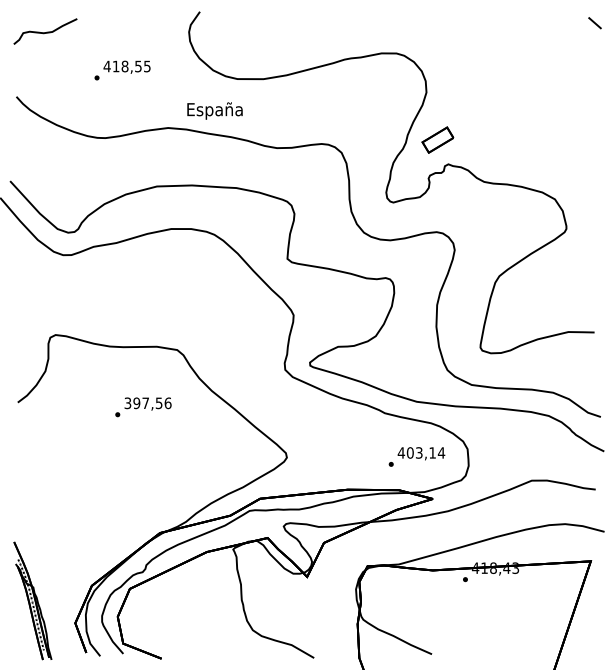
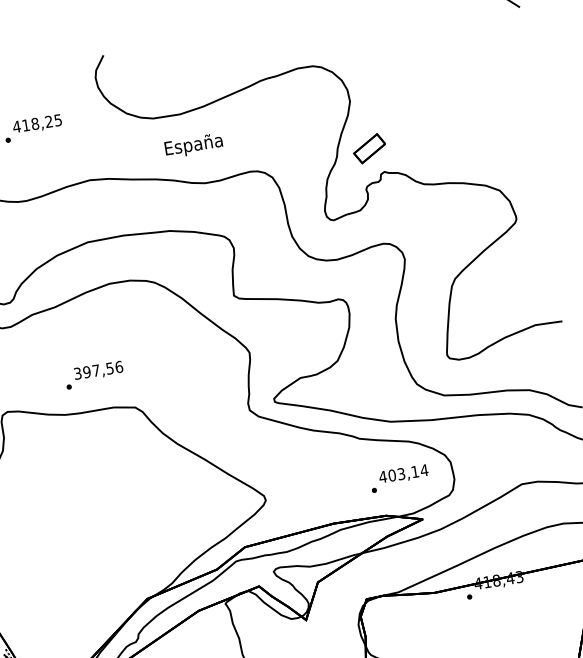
text: (138, 66) -> (49, 121), 418,55 -> 418,25
text: (214, 110) -> (193, 145), moved
text: (143, 407) -> (94, 375), moved

